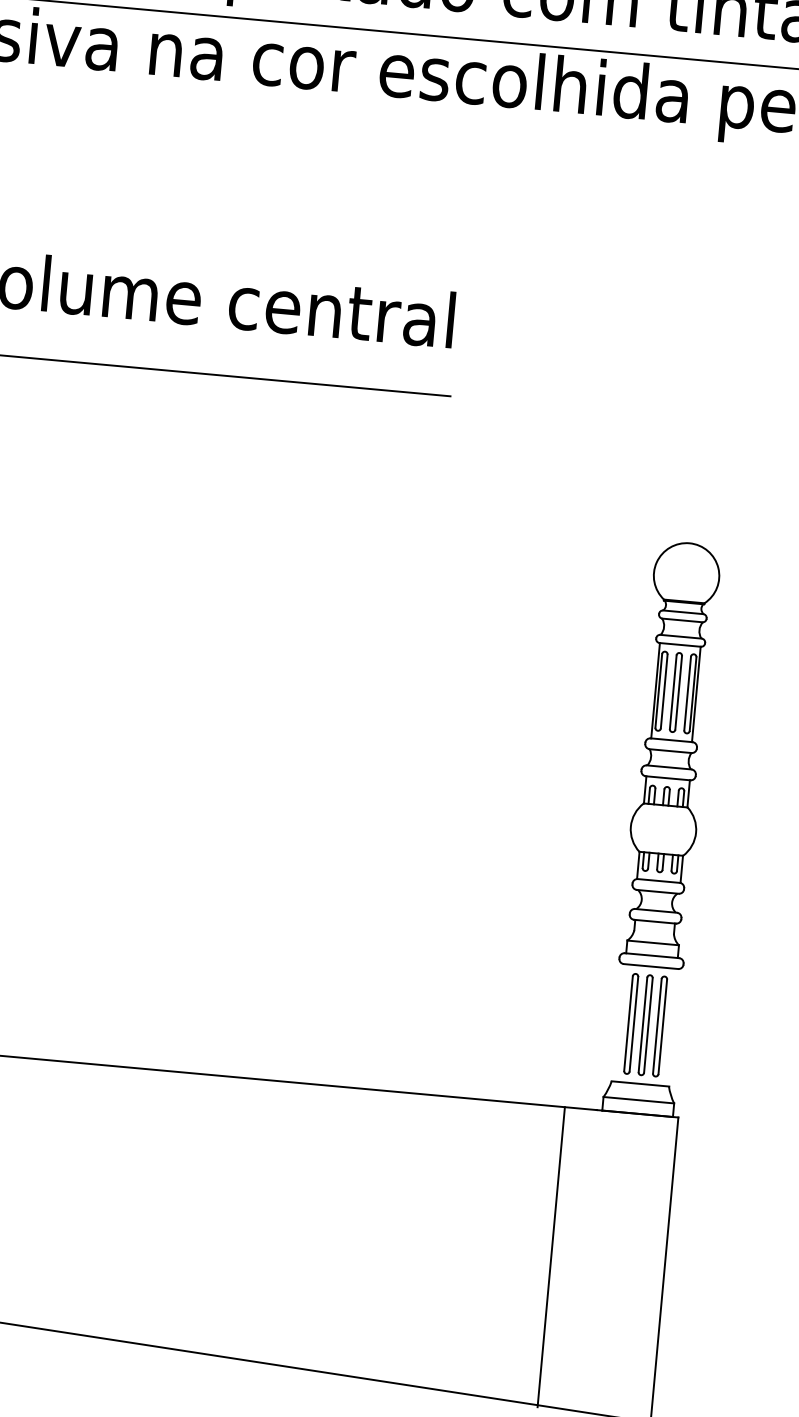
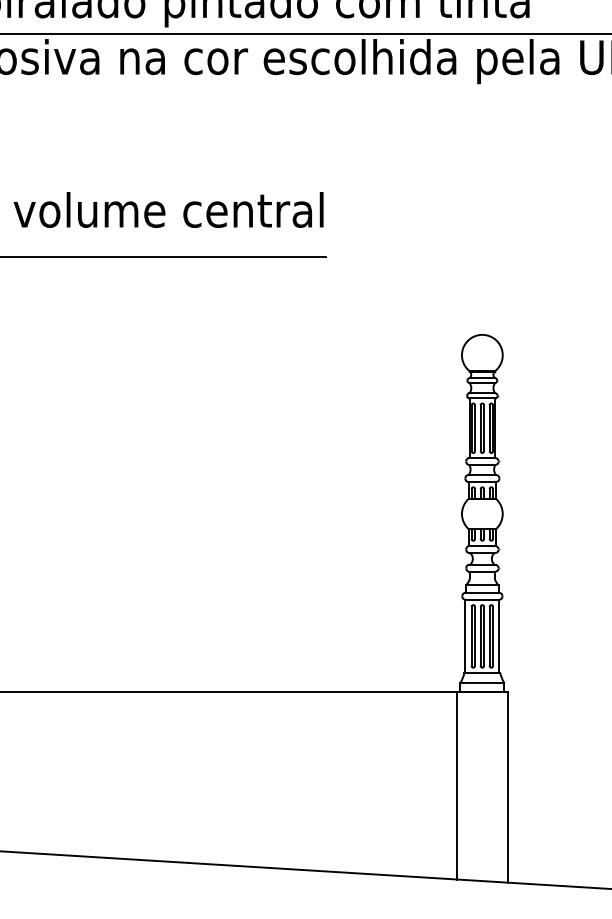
line: (618, 1022) -> (465, 636), added
line: (673, 1027) -> (499, 636), added
line: (550, 1256) -> (456, 785), moved

